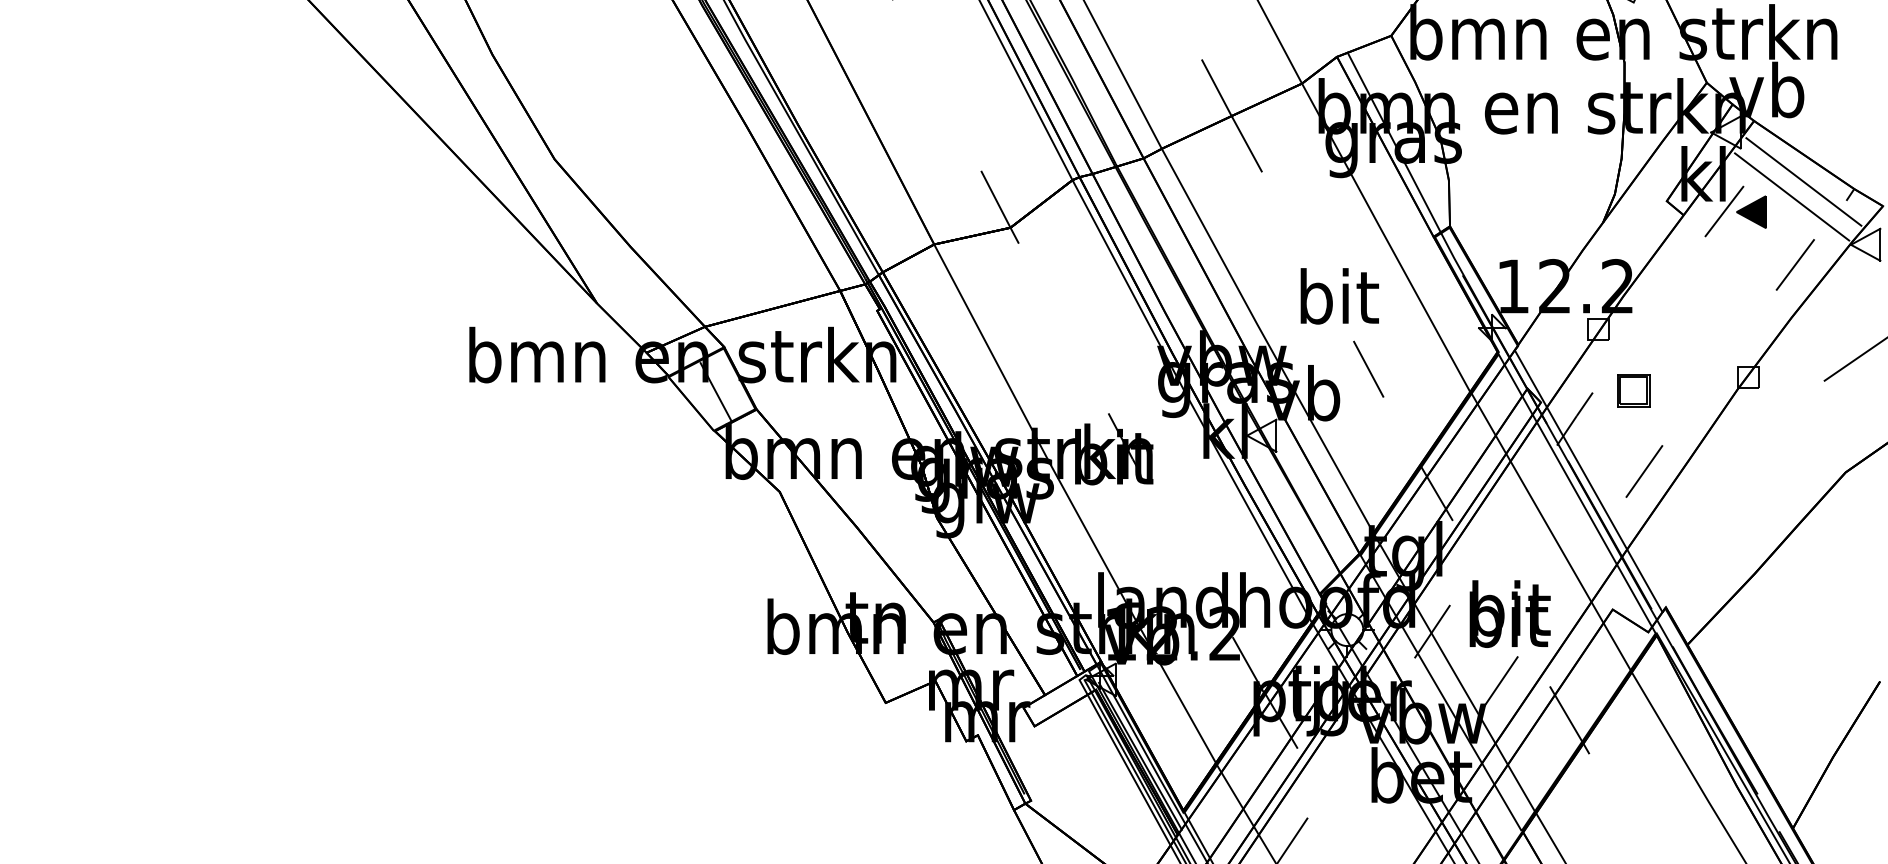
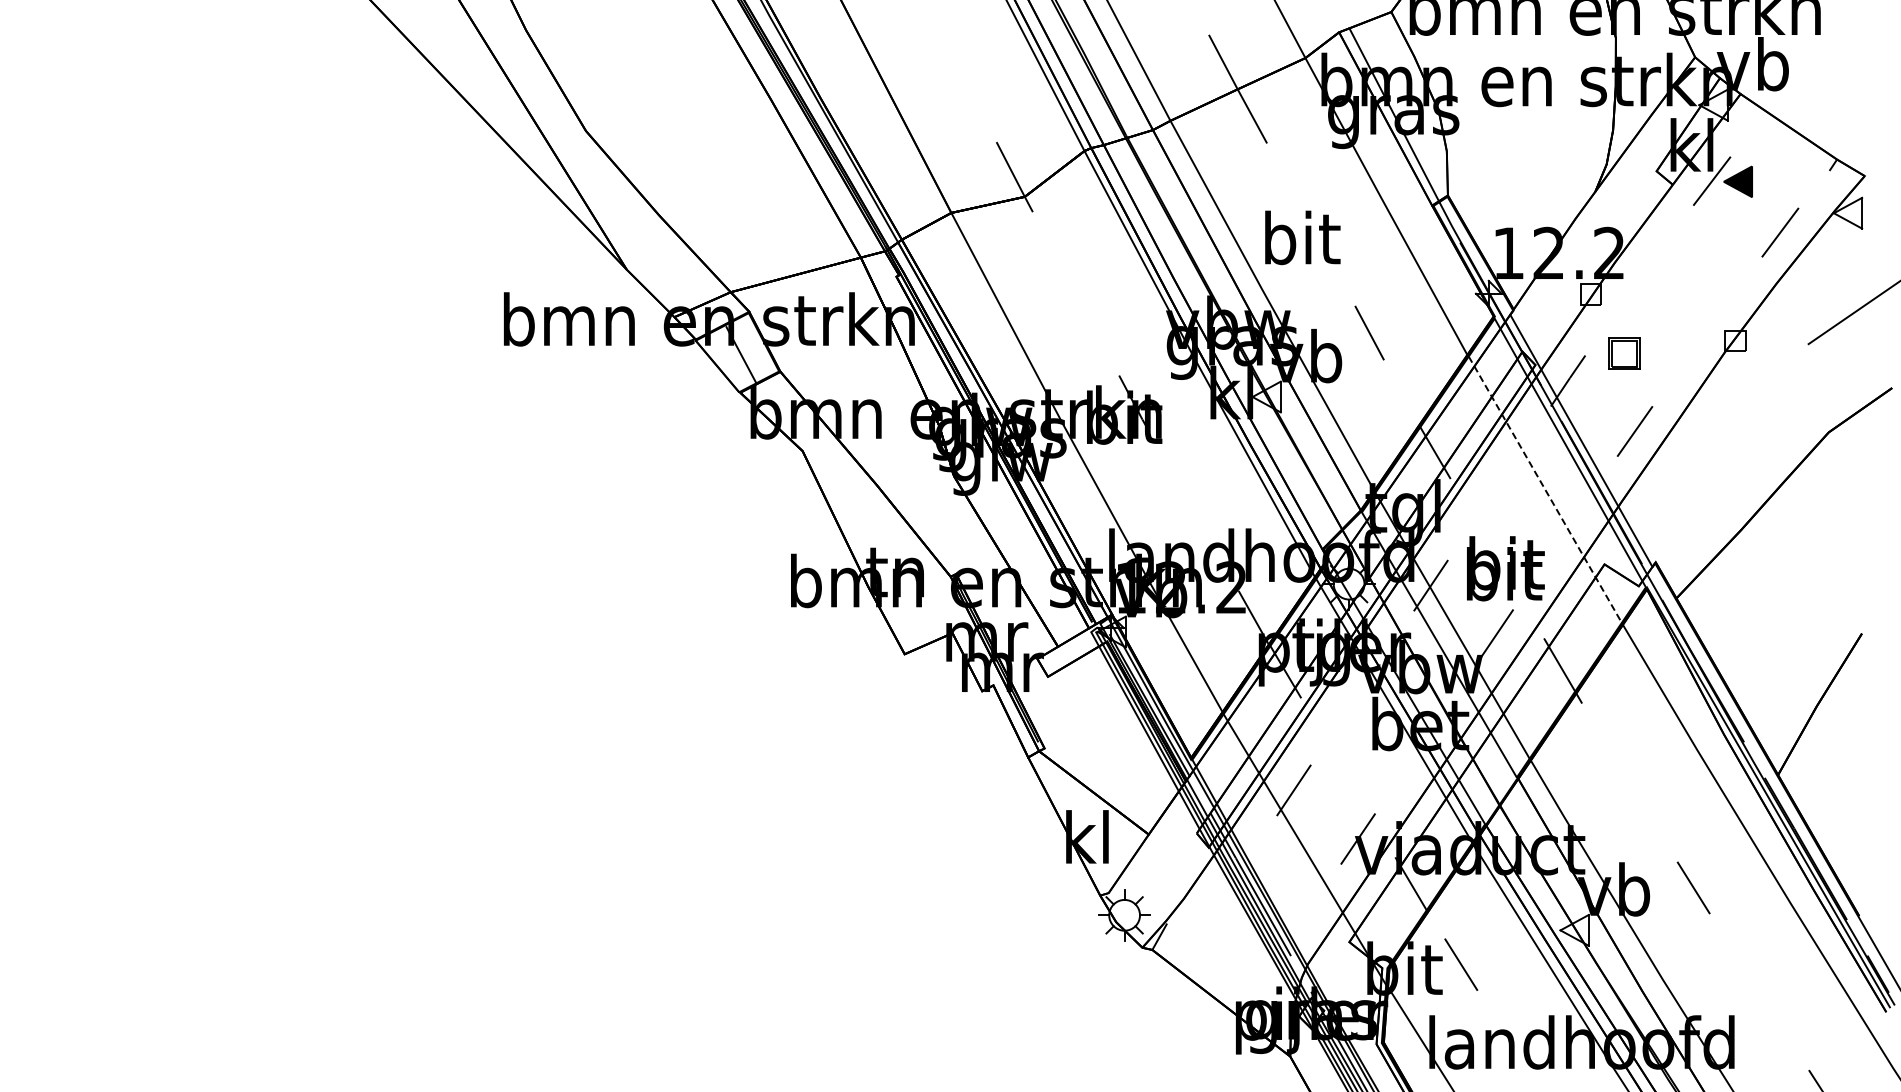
line: (1803, 181) -> (1788, 152), removed
line: (1792, 197) -> (1777, 167), removed
text: (1339, 295) -> (1302, 237), moved
line: (1551, 531) -> (1545, 489), solid -> dashed

